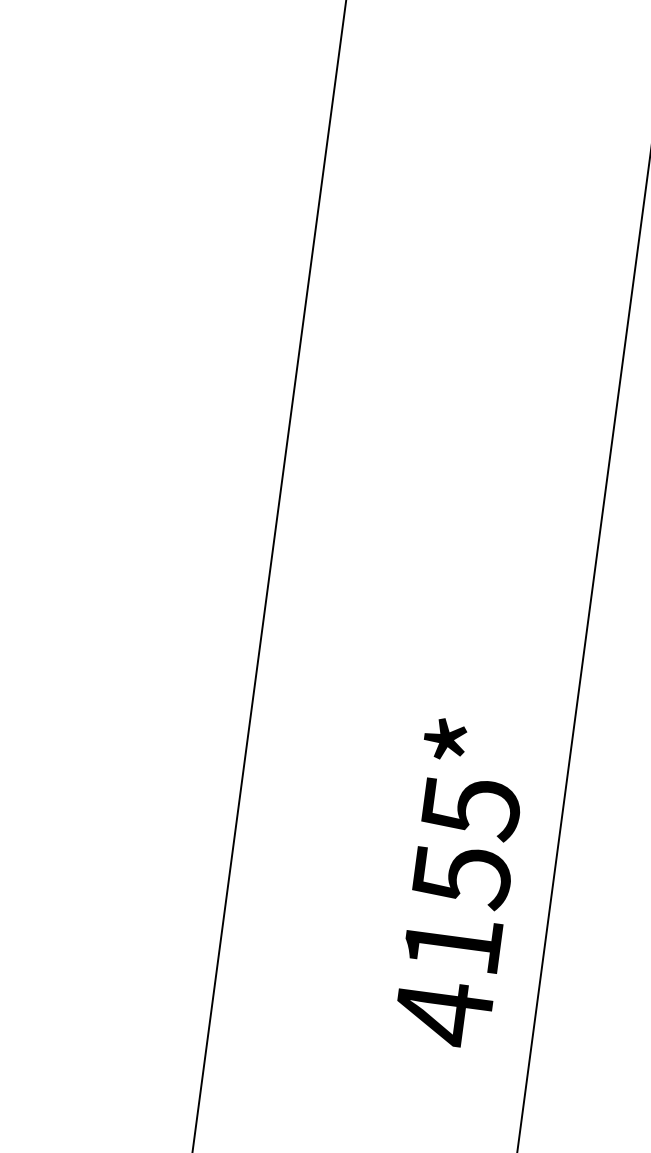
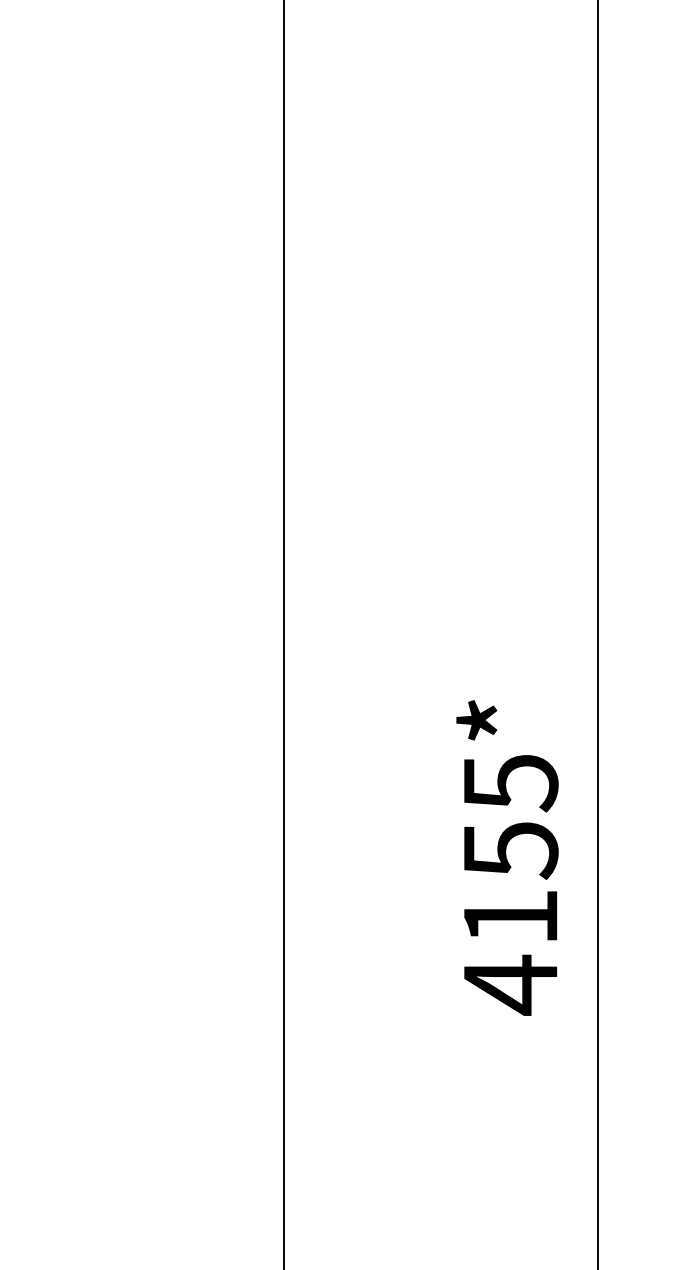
text: (457, 883) -> (507, 857), moved

